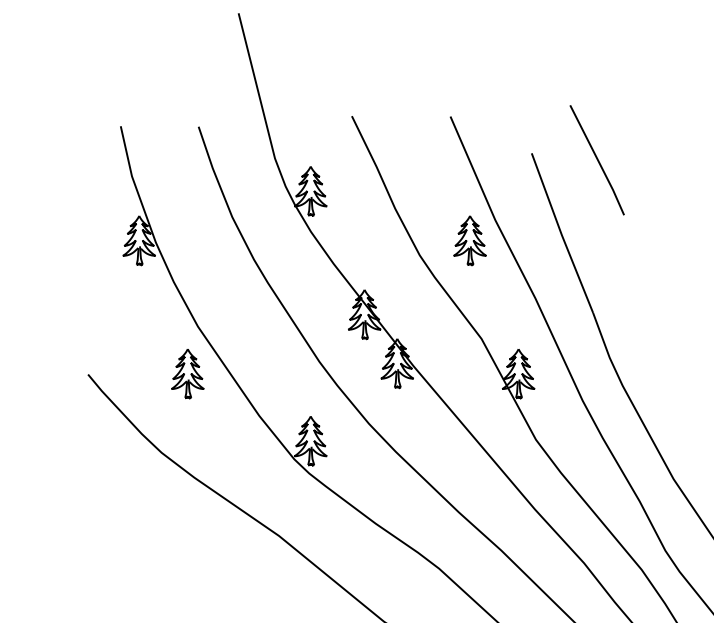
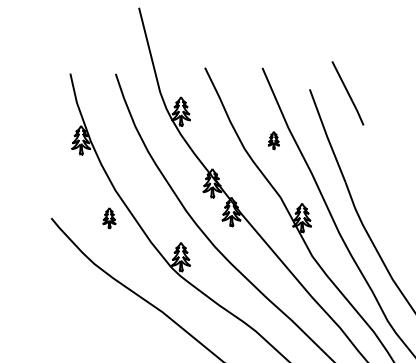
part: (469, 241) -> (273, 140), size x0.6
part: (187, 375) -> (109, 218), size x0.7

